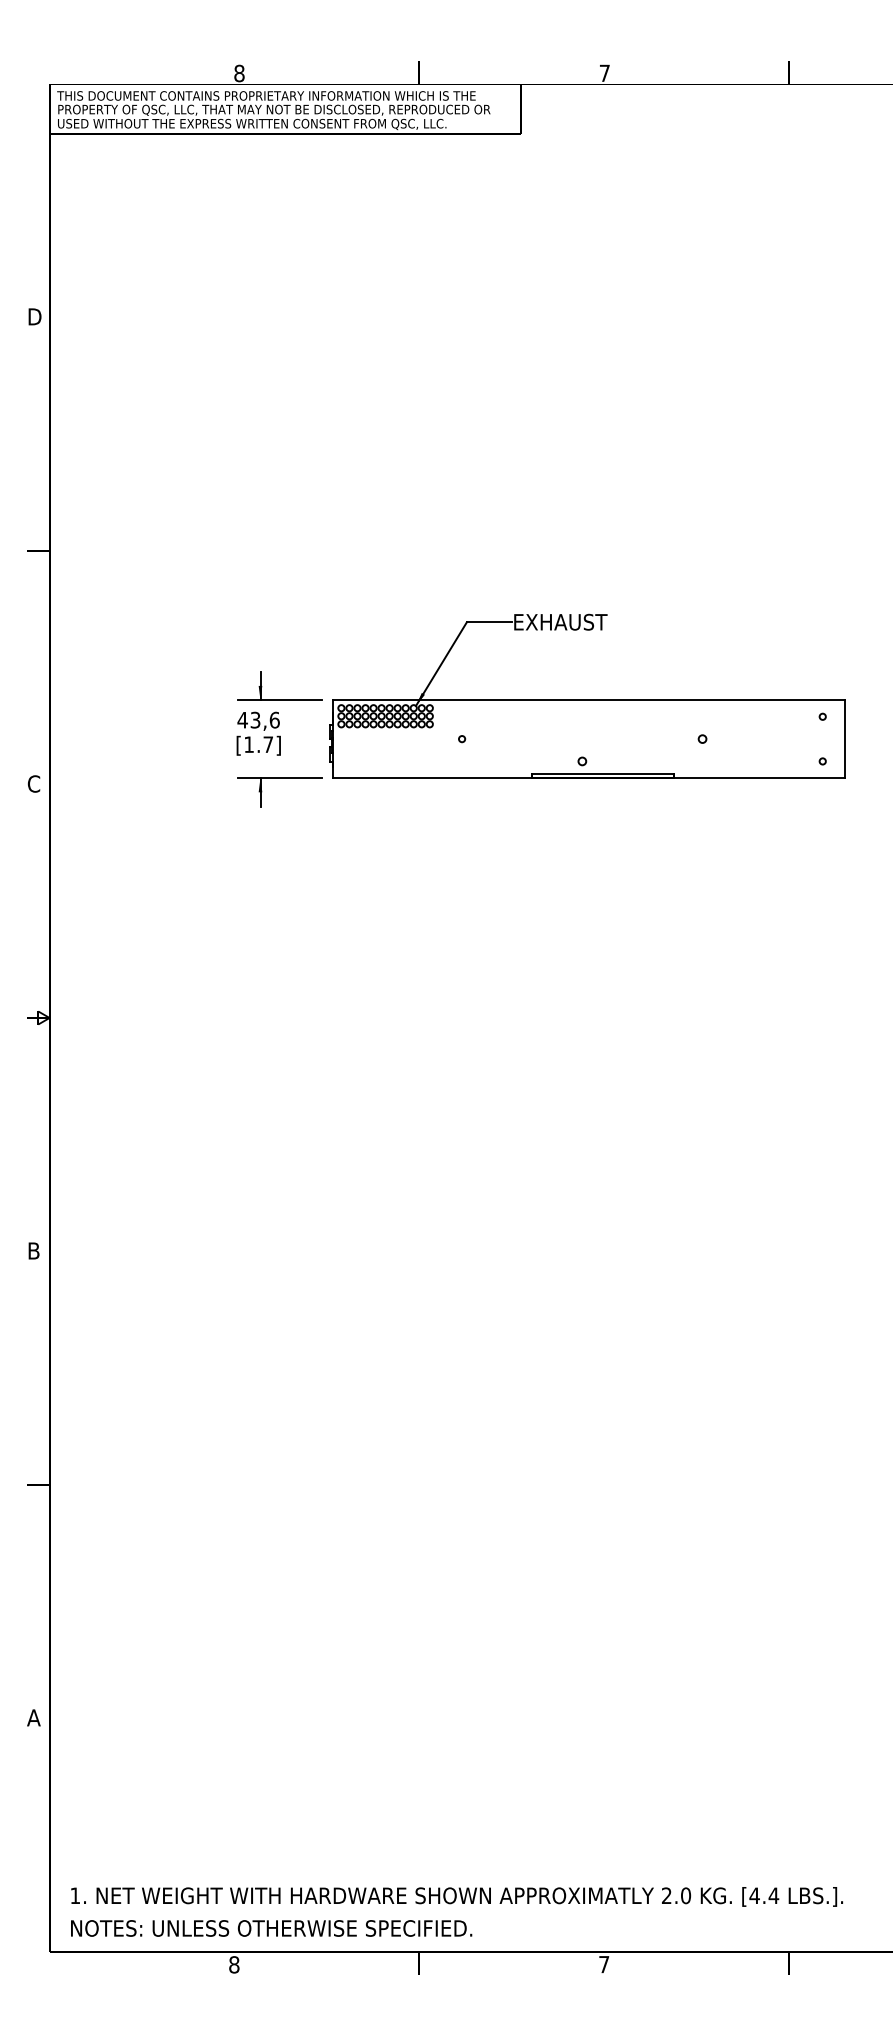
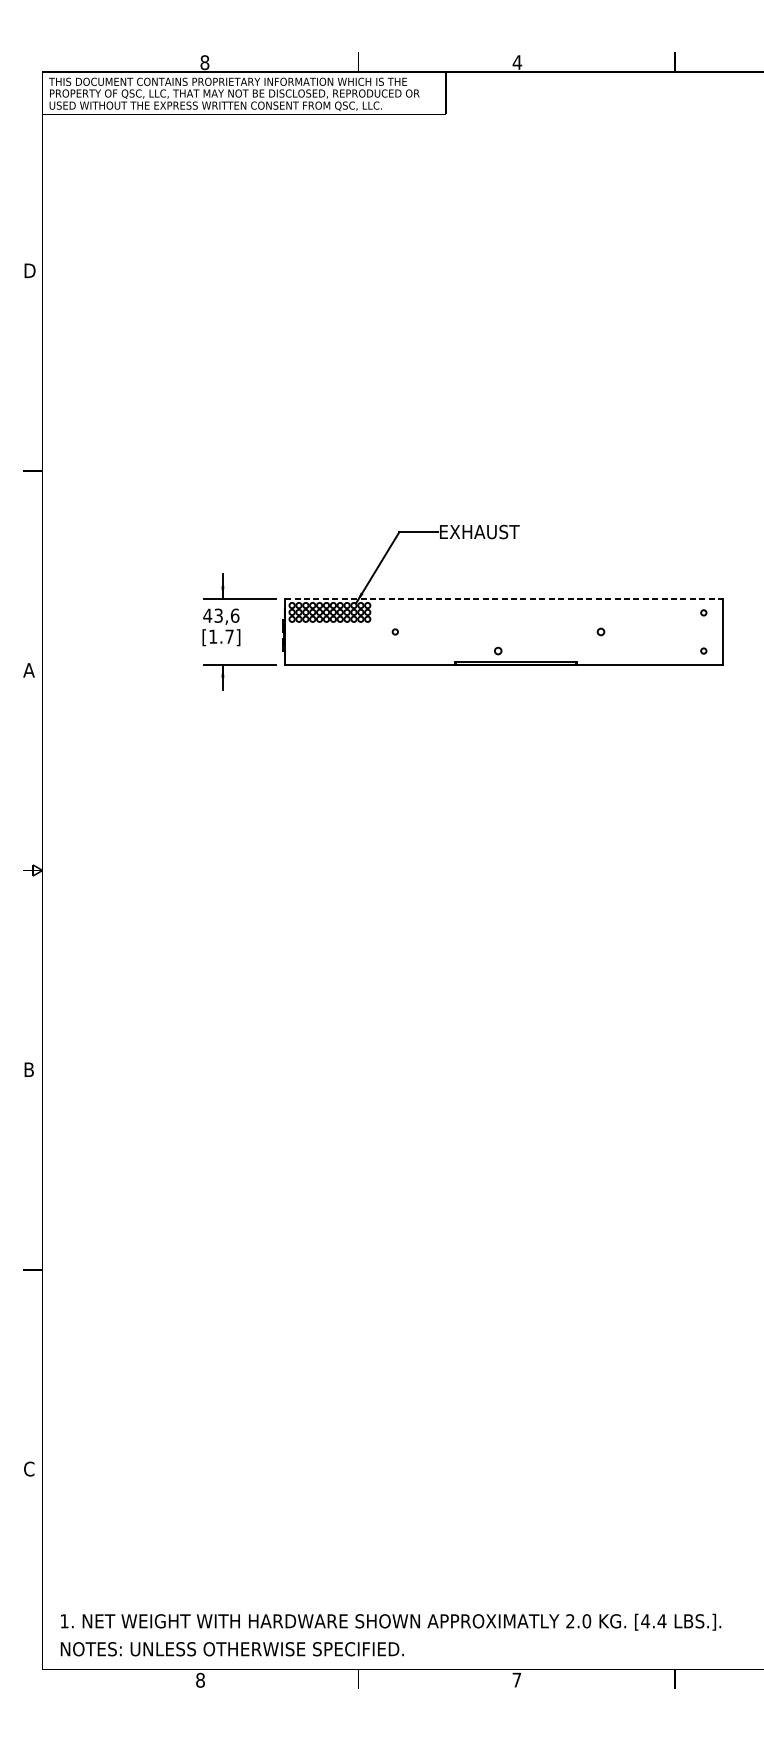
text: (604, 72) -> (517, 61), 7 -> 4
line: (589, 700) -> (504, 598), solid -> dashed
text: (33, 783) -> (28, 669), C -> A
text: (33, 1717) -> (28, 1468), A -> C

